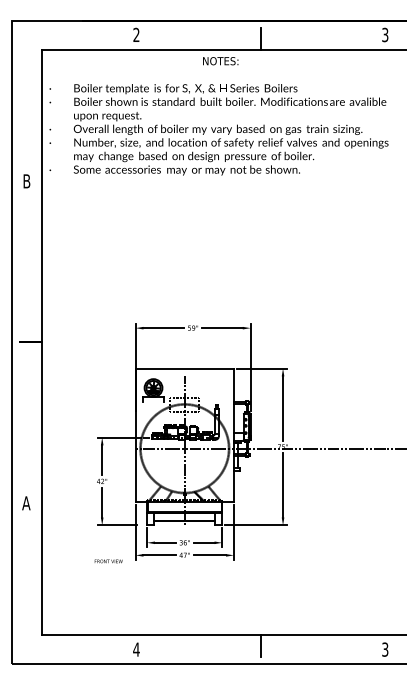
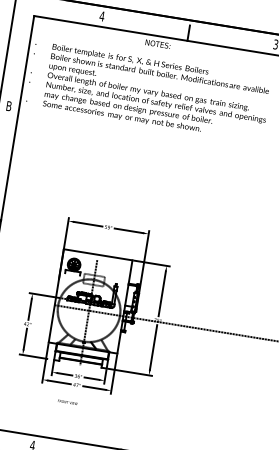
text: (136, 34) -> (102, 16), 2 -> 4
text: (108, 561) -> (67, 402), moved

